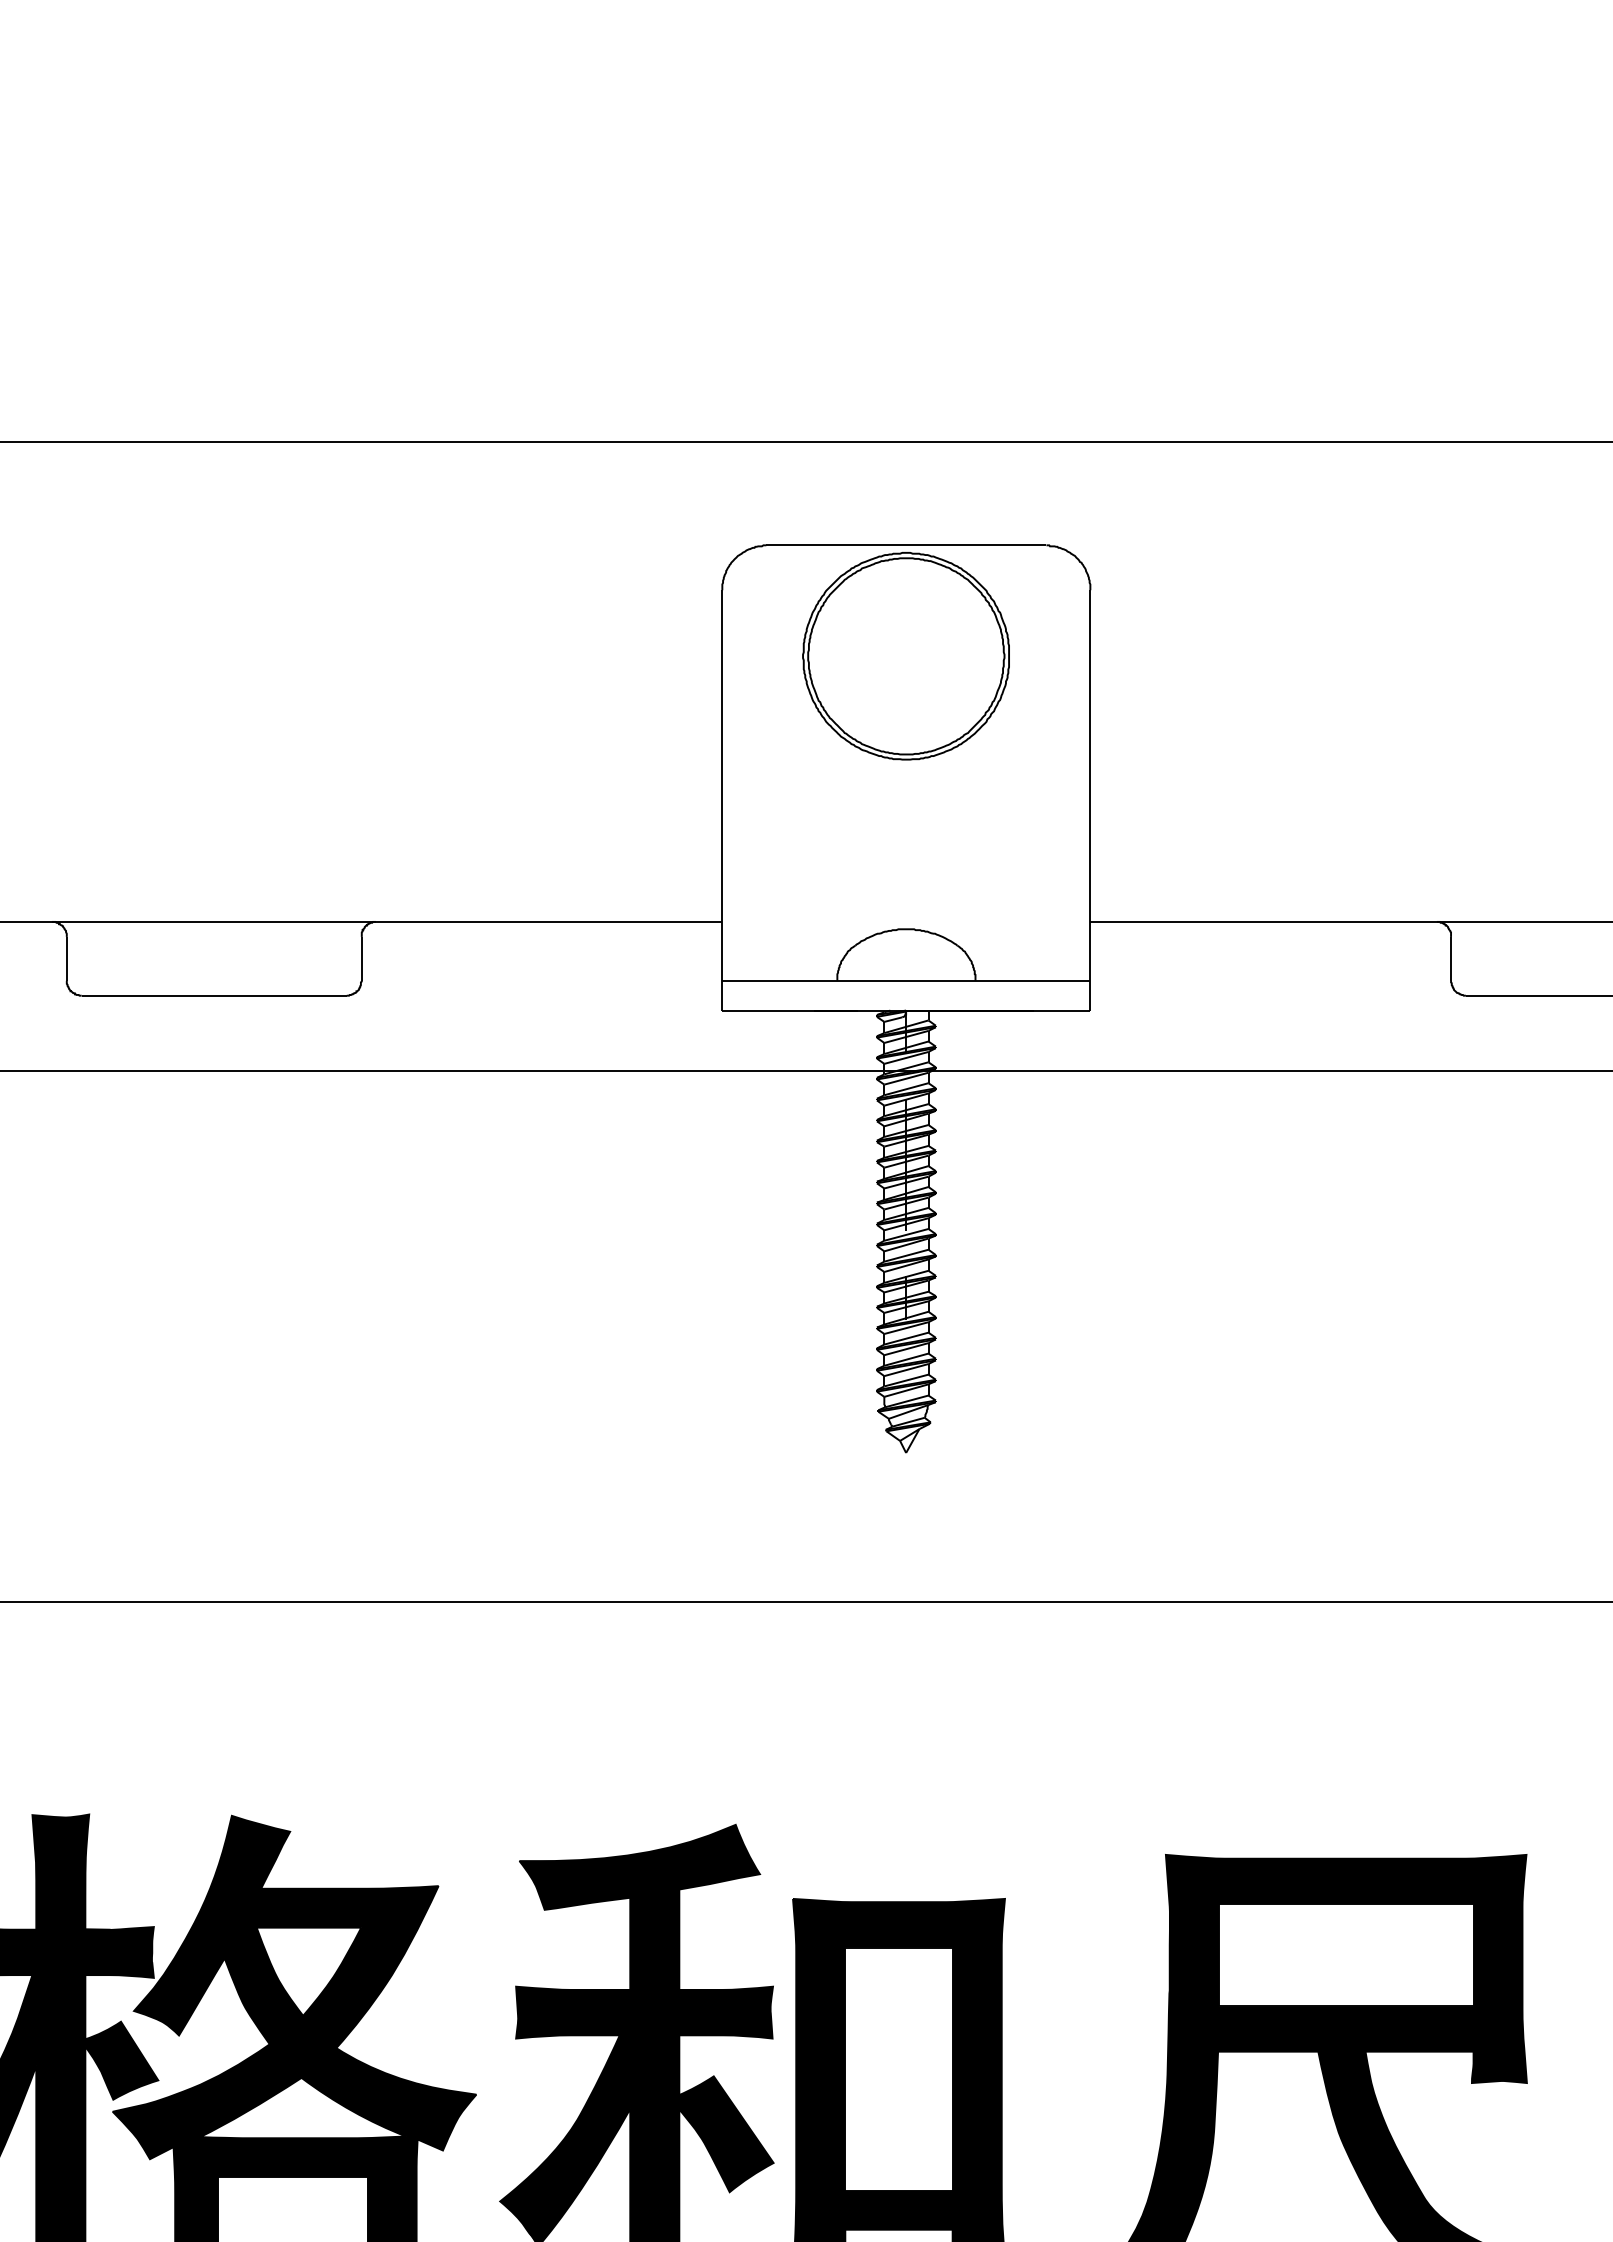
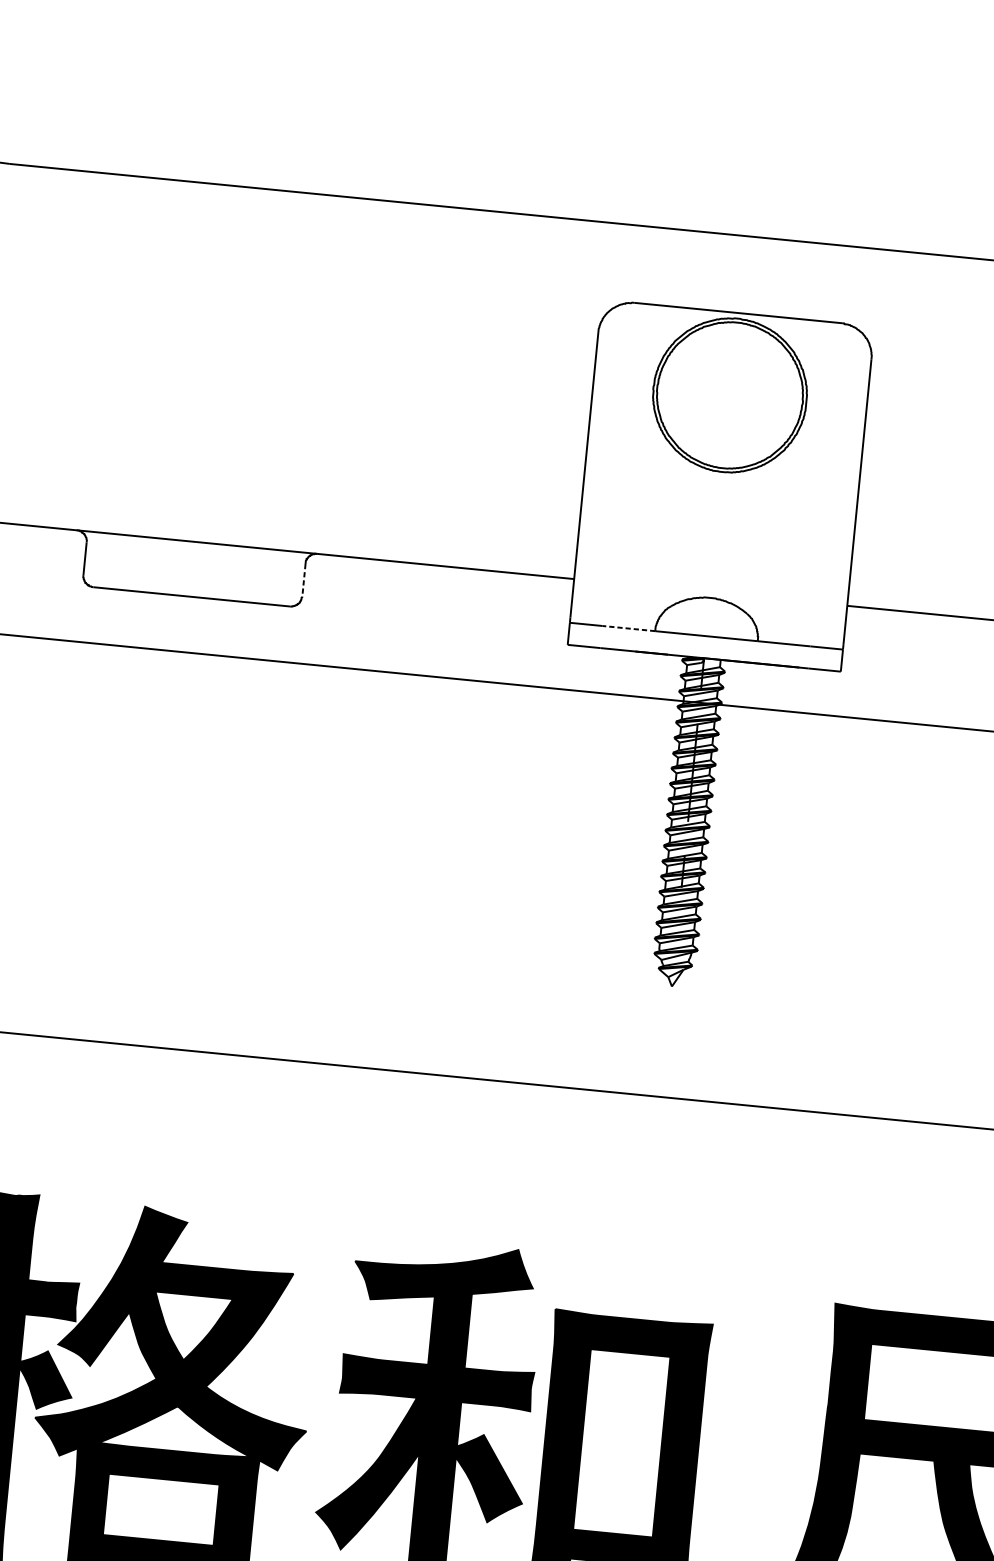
line: (361, 958) -> (303, 579), solid -> dashed
line: (801, 980) -> (628, 628), solid -> dashed

